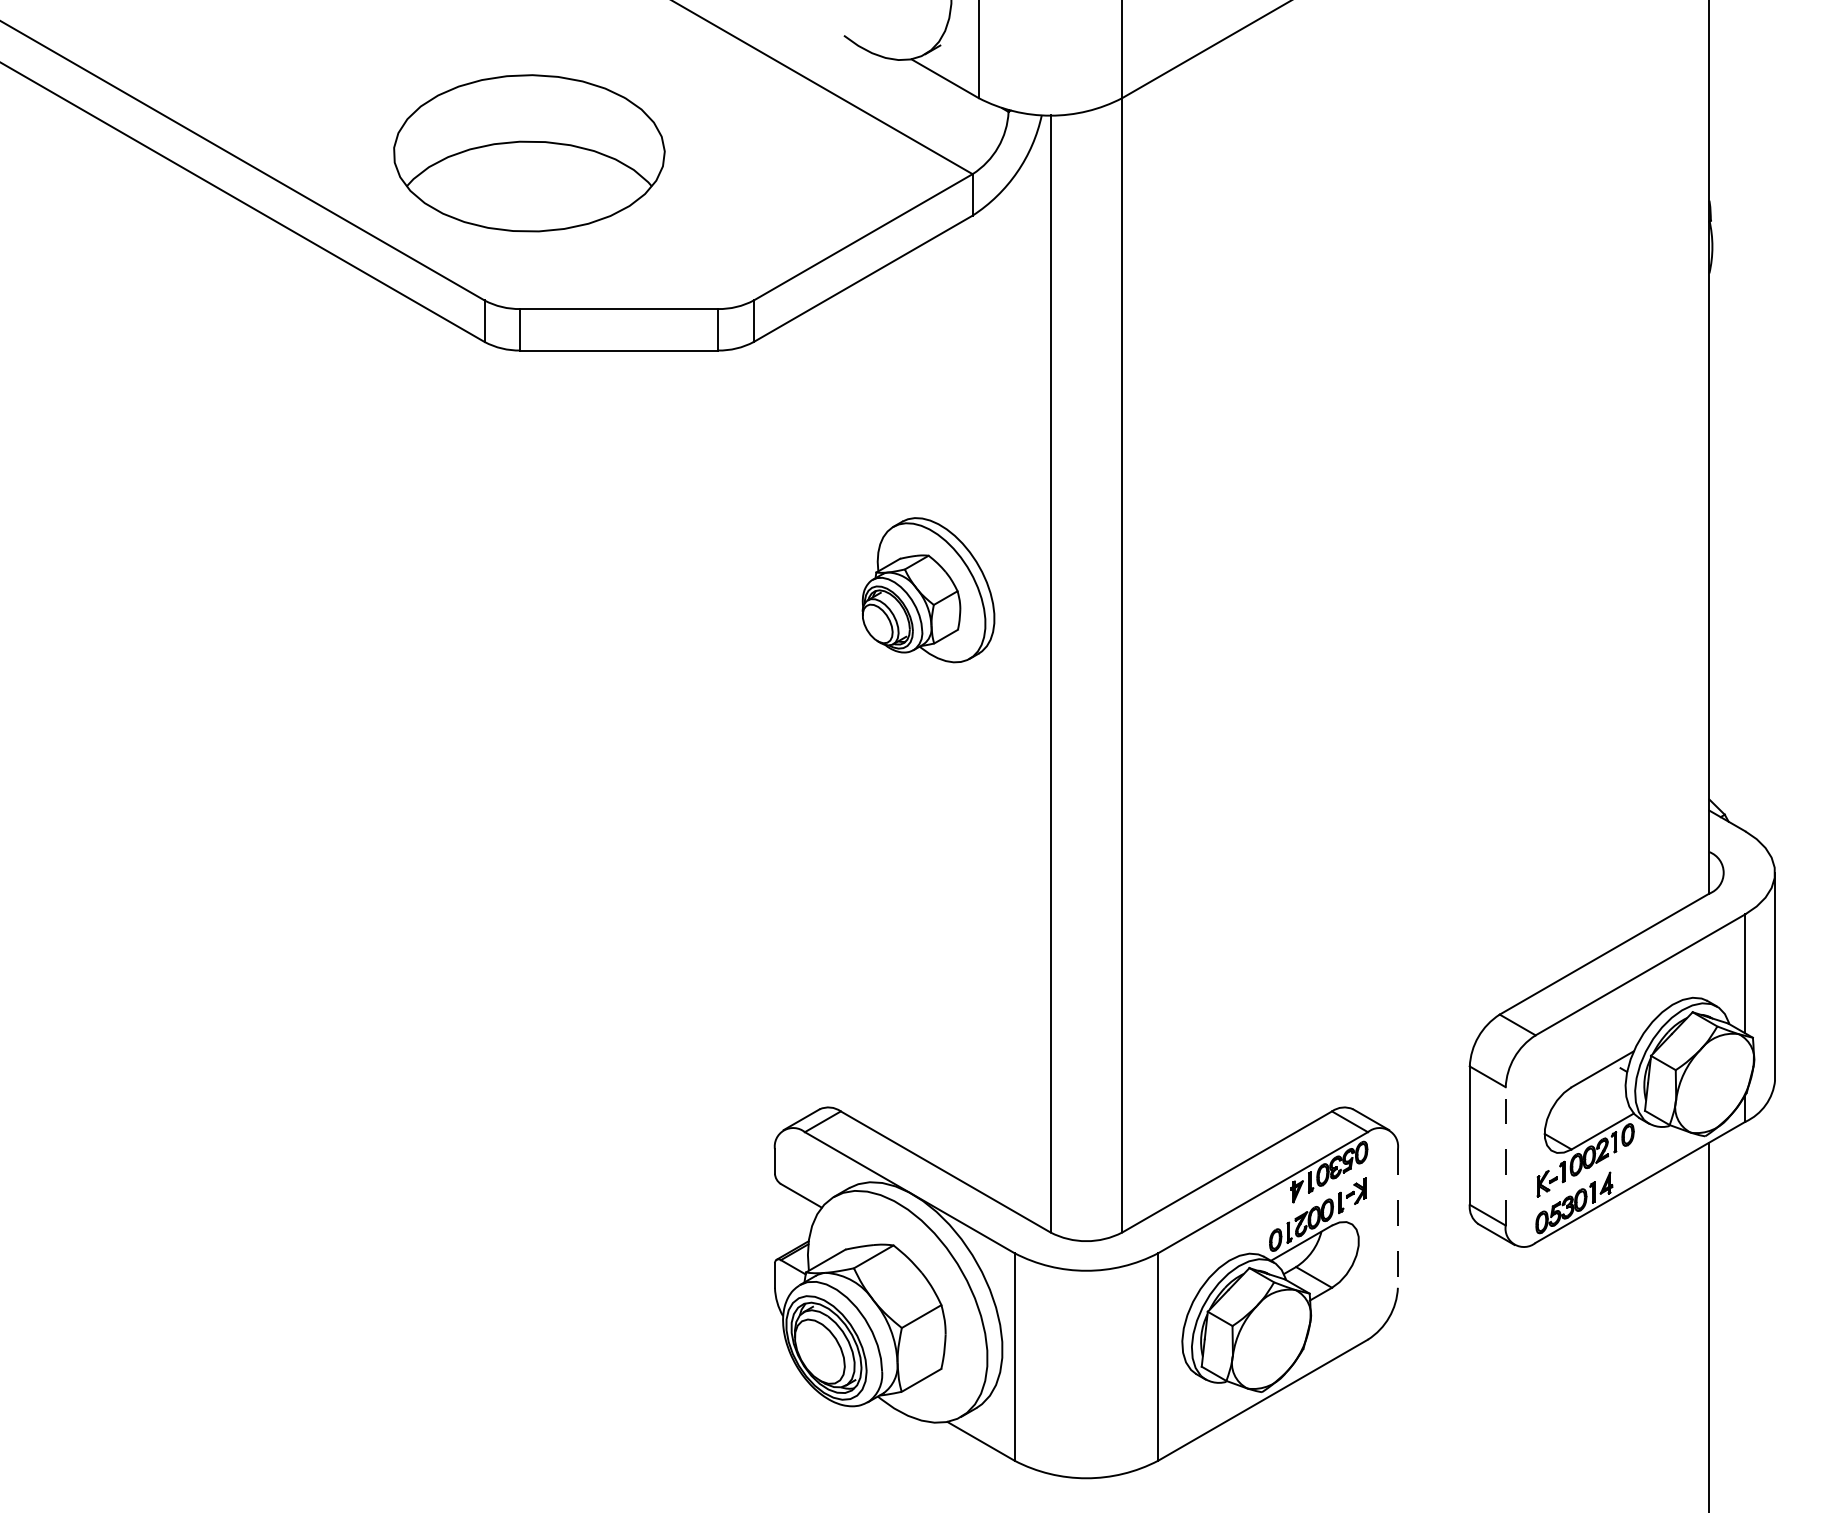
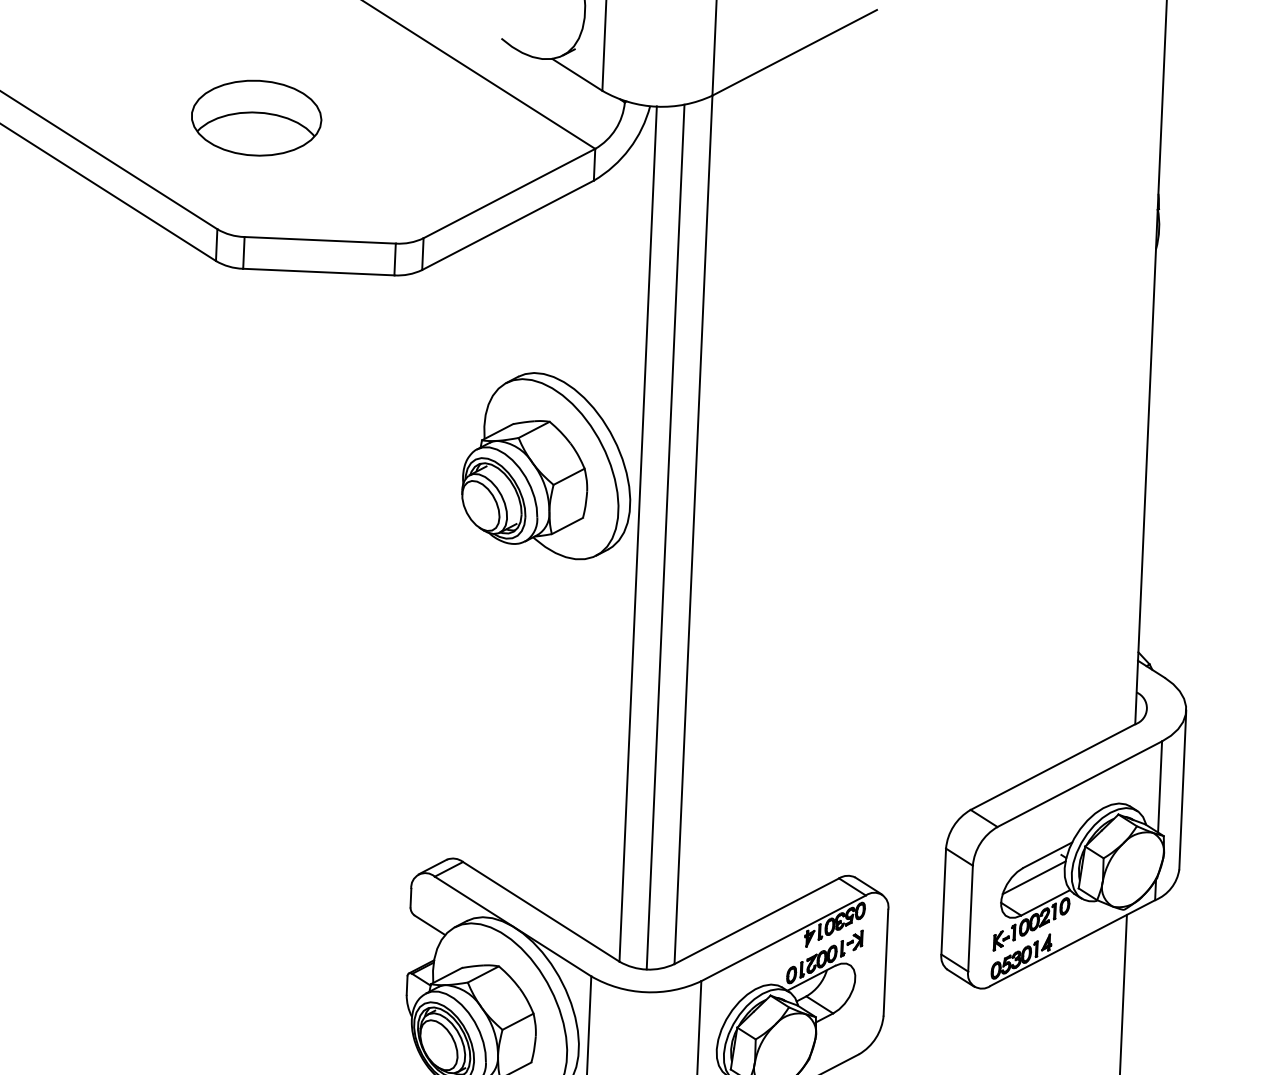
part: (529, 153) -> (256, 118), size x0.62
part: (928, 590) -> (547, 466), size x1.67
line: (1086, 676) -> (665, 537), added
line: (1586, 1099) -> (1034, 877), added
line: (1505, 1155) -> (970, 917), dashed -> solid
line: (1397, 1219) -> (885, 963), dashed -> solid

